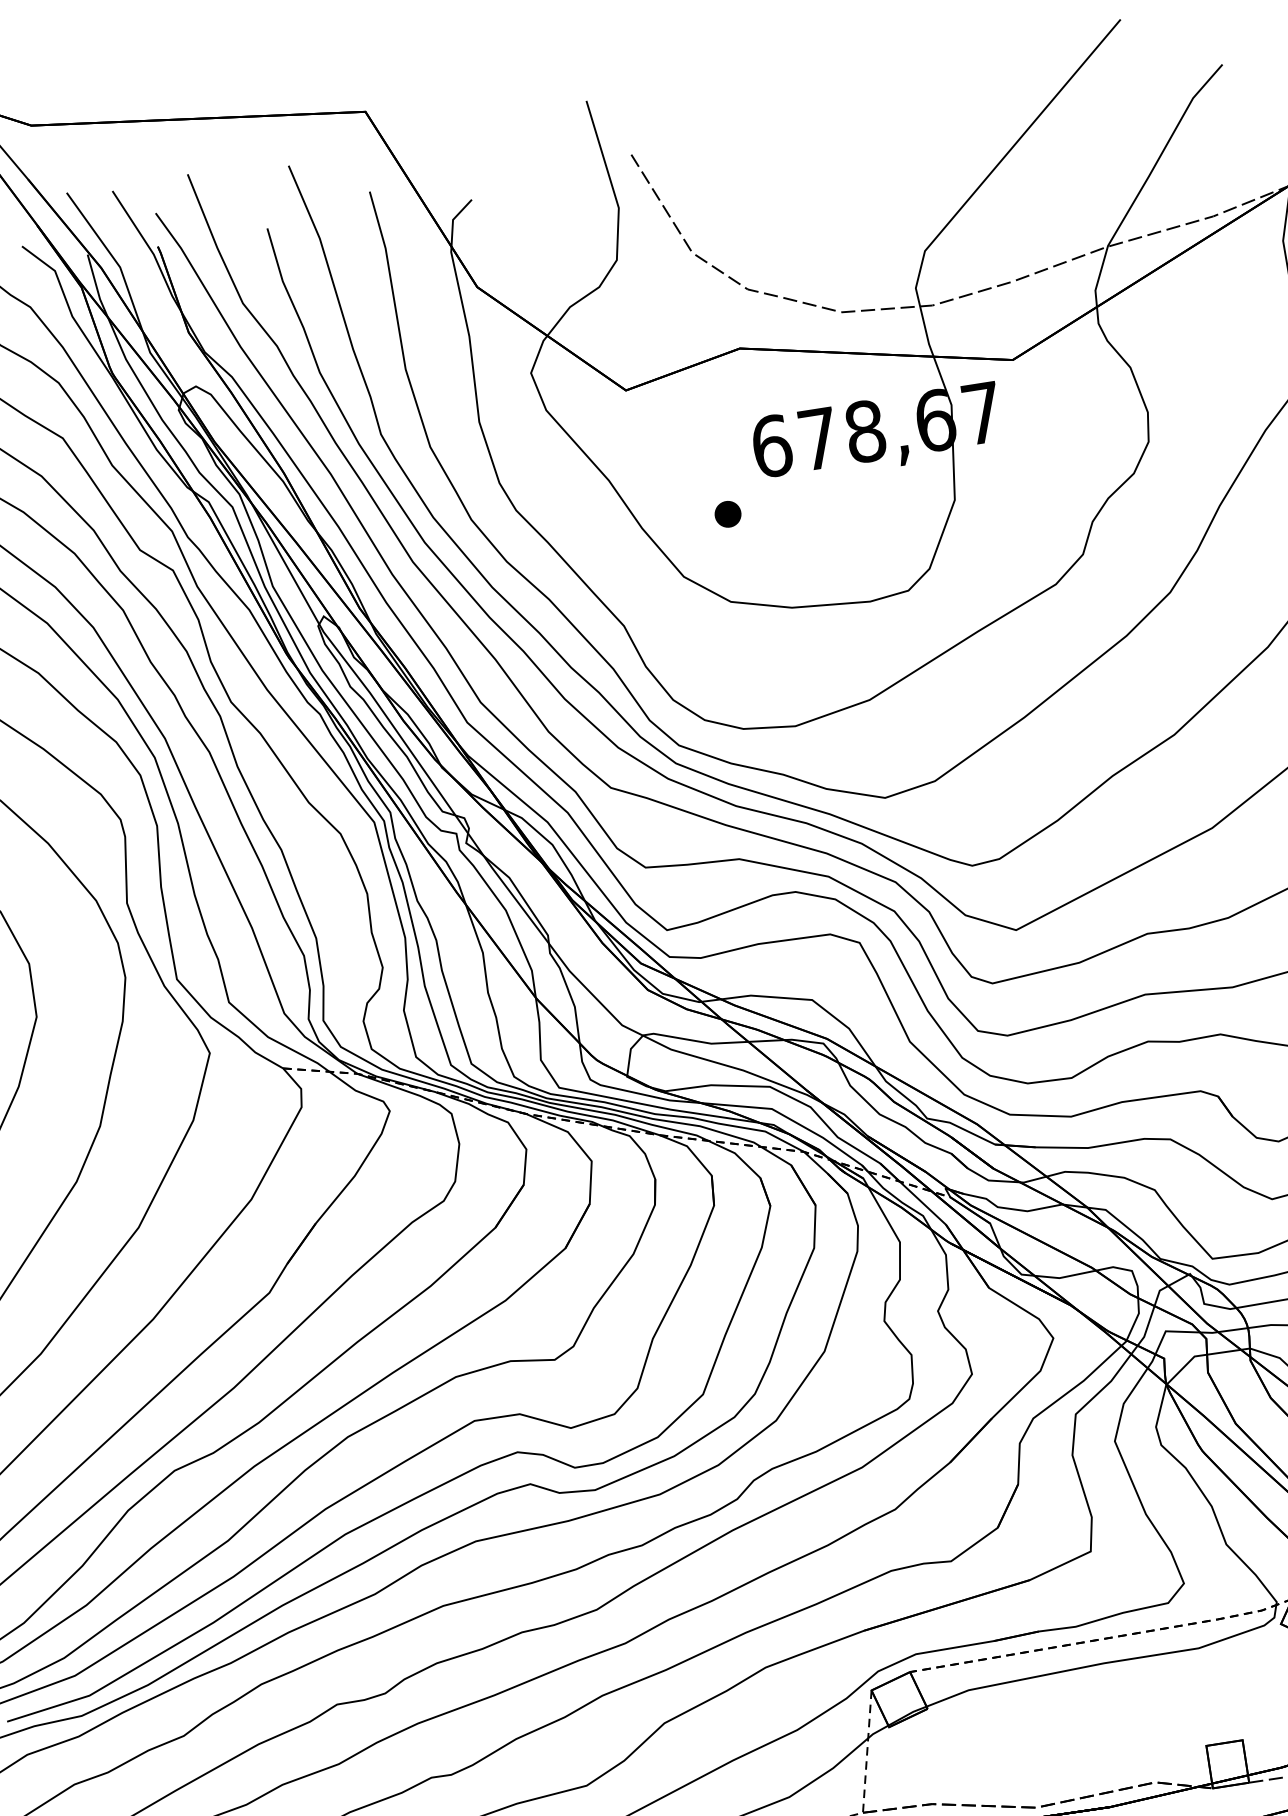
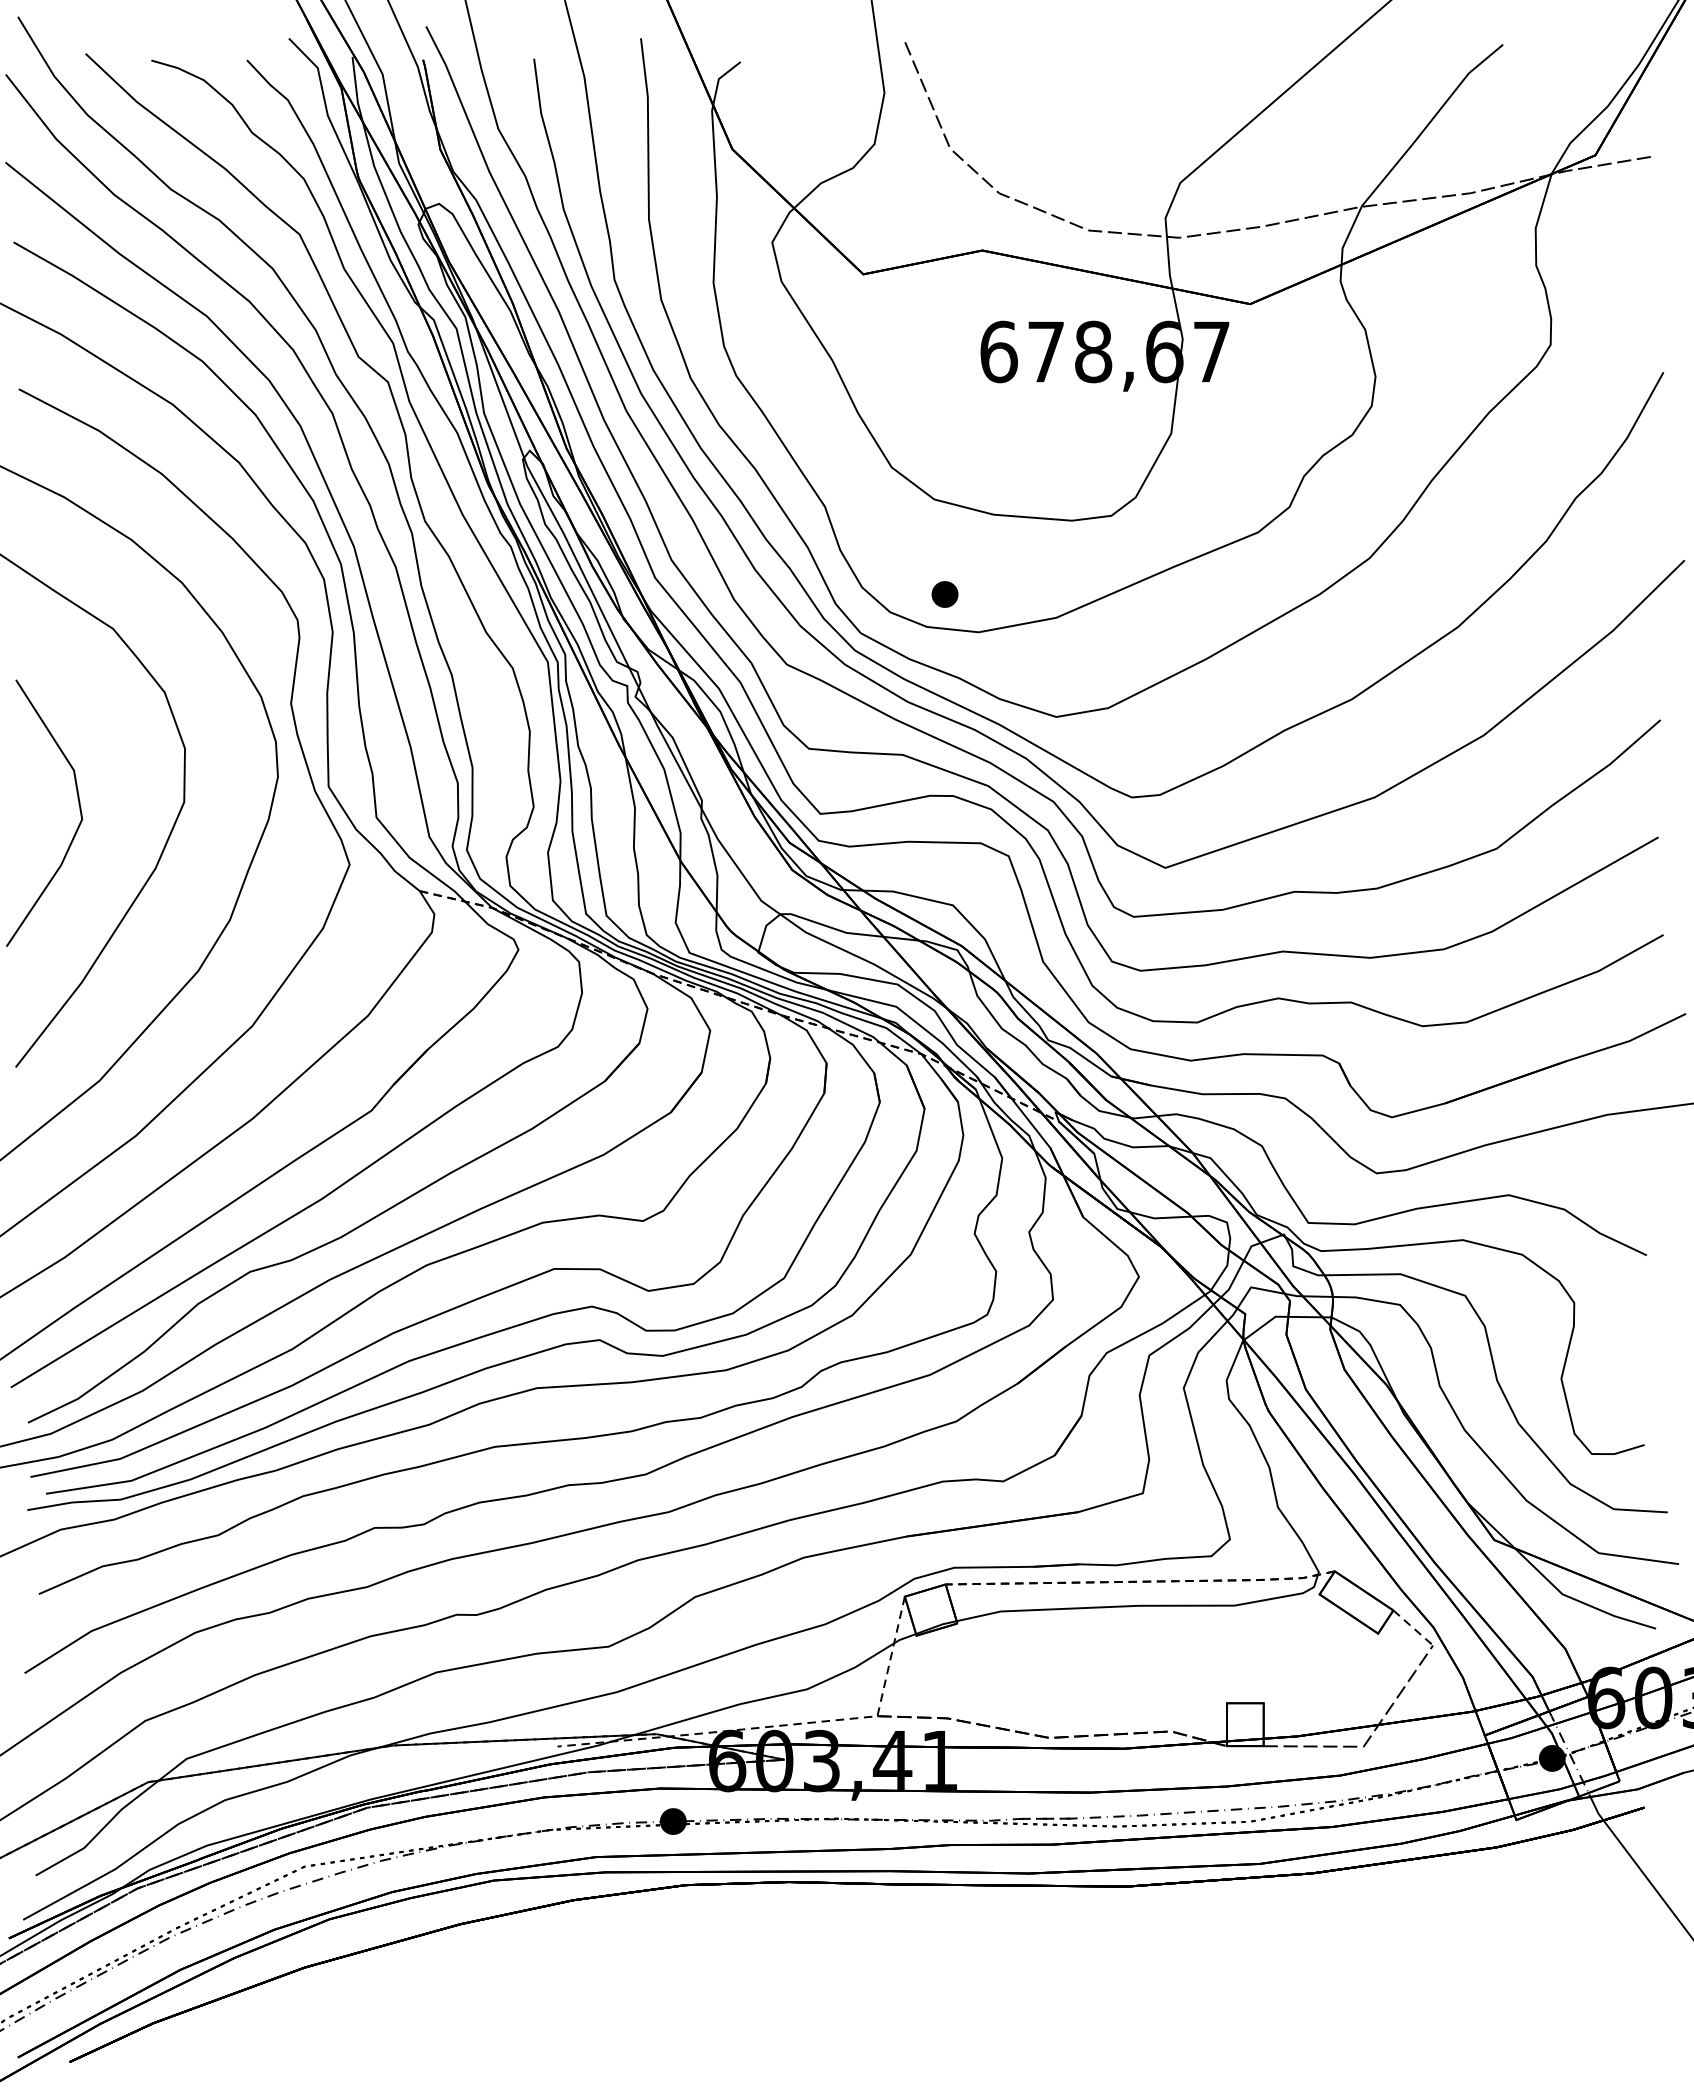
part: (727, 514) -> (944, 594), moved

